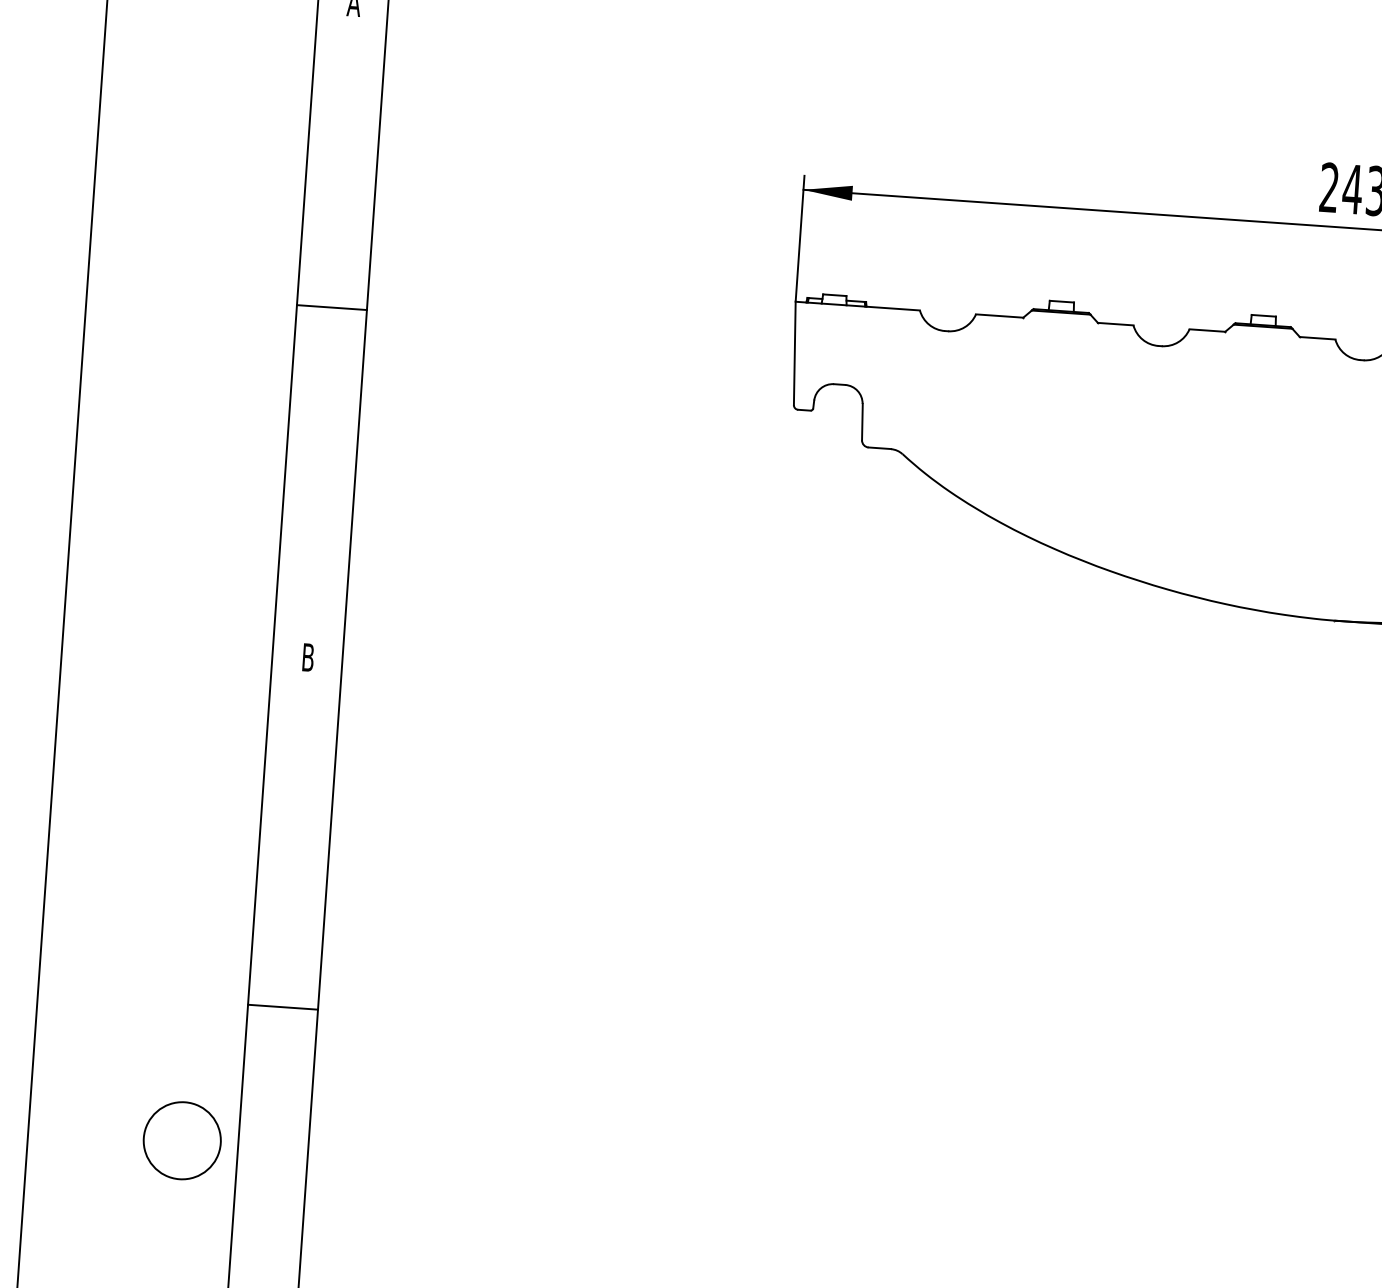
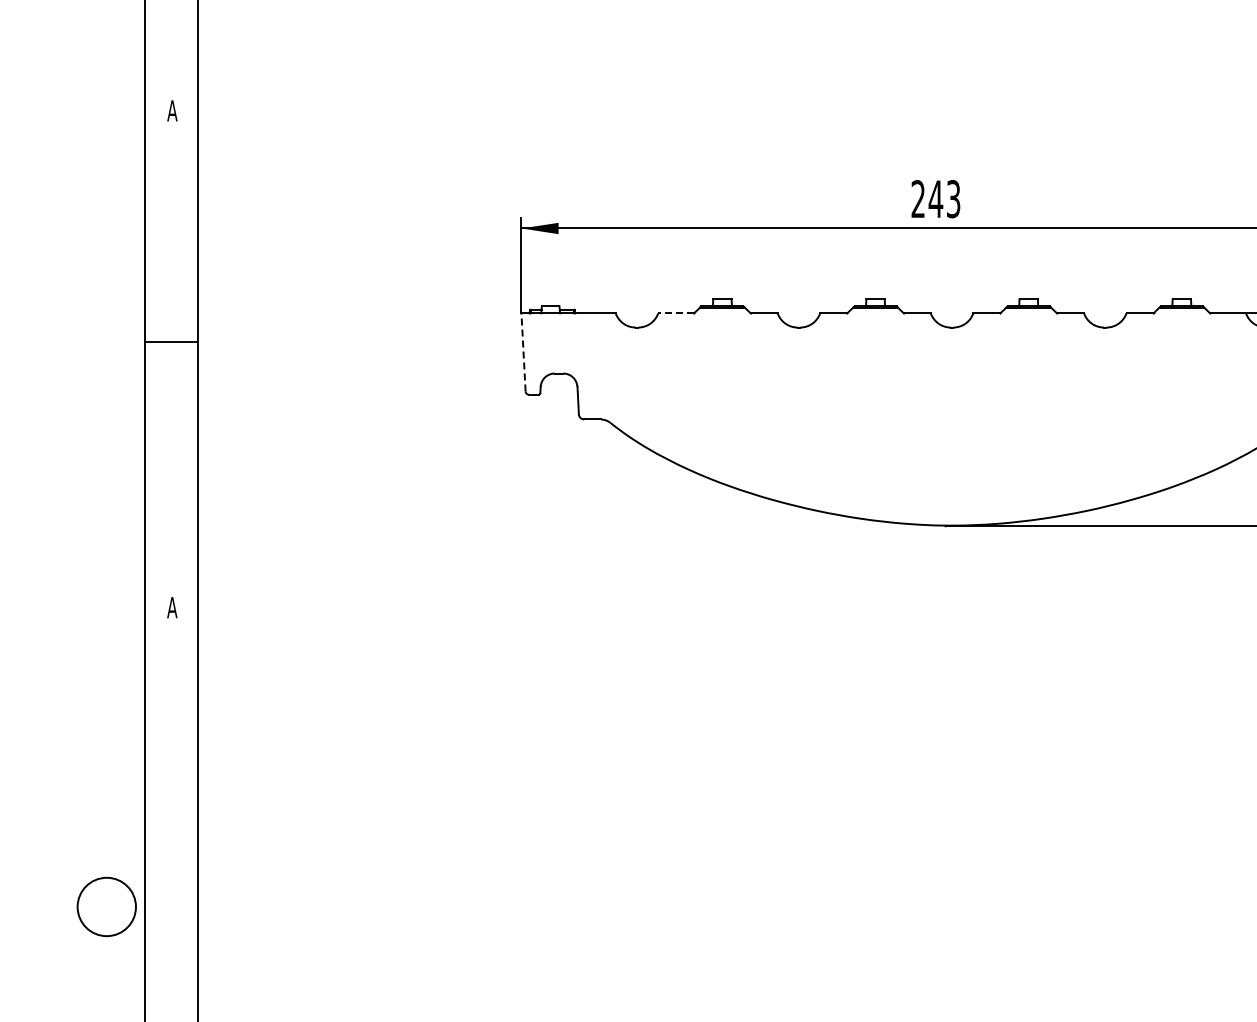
line: (1000, 316) -> (676, 313), solid -> dashed
line: (794, 352) -> (523, 351), solid -> dashed
text: (308, 657) -> (172, 607), B -> A
line: (282, 1006) -> (171, 872), removed
circle: (181, 1140) -> (106, 906), moved

